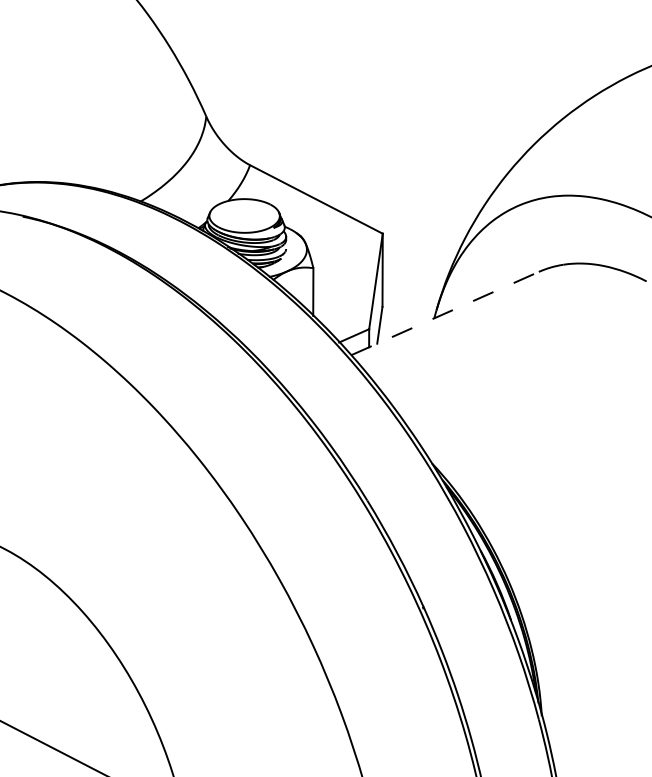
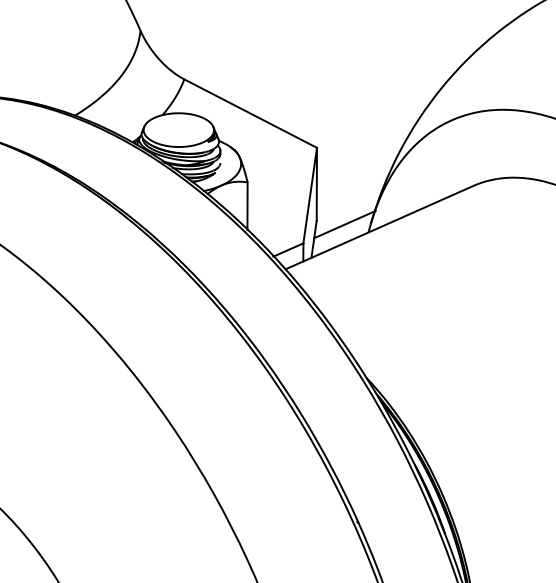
line: (410, 310) -> (344, 224), added
line: (445, 313) -> (379, 227), dashed -> solid

